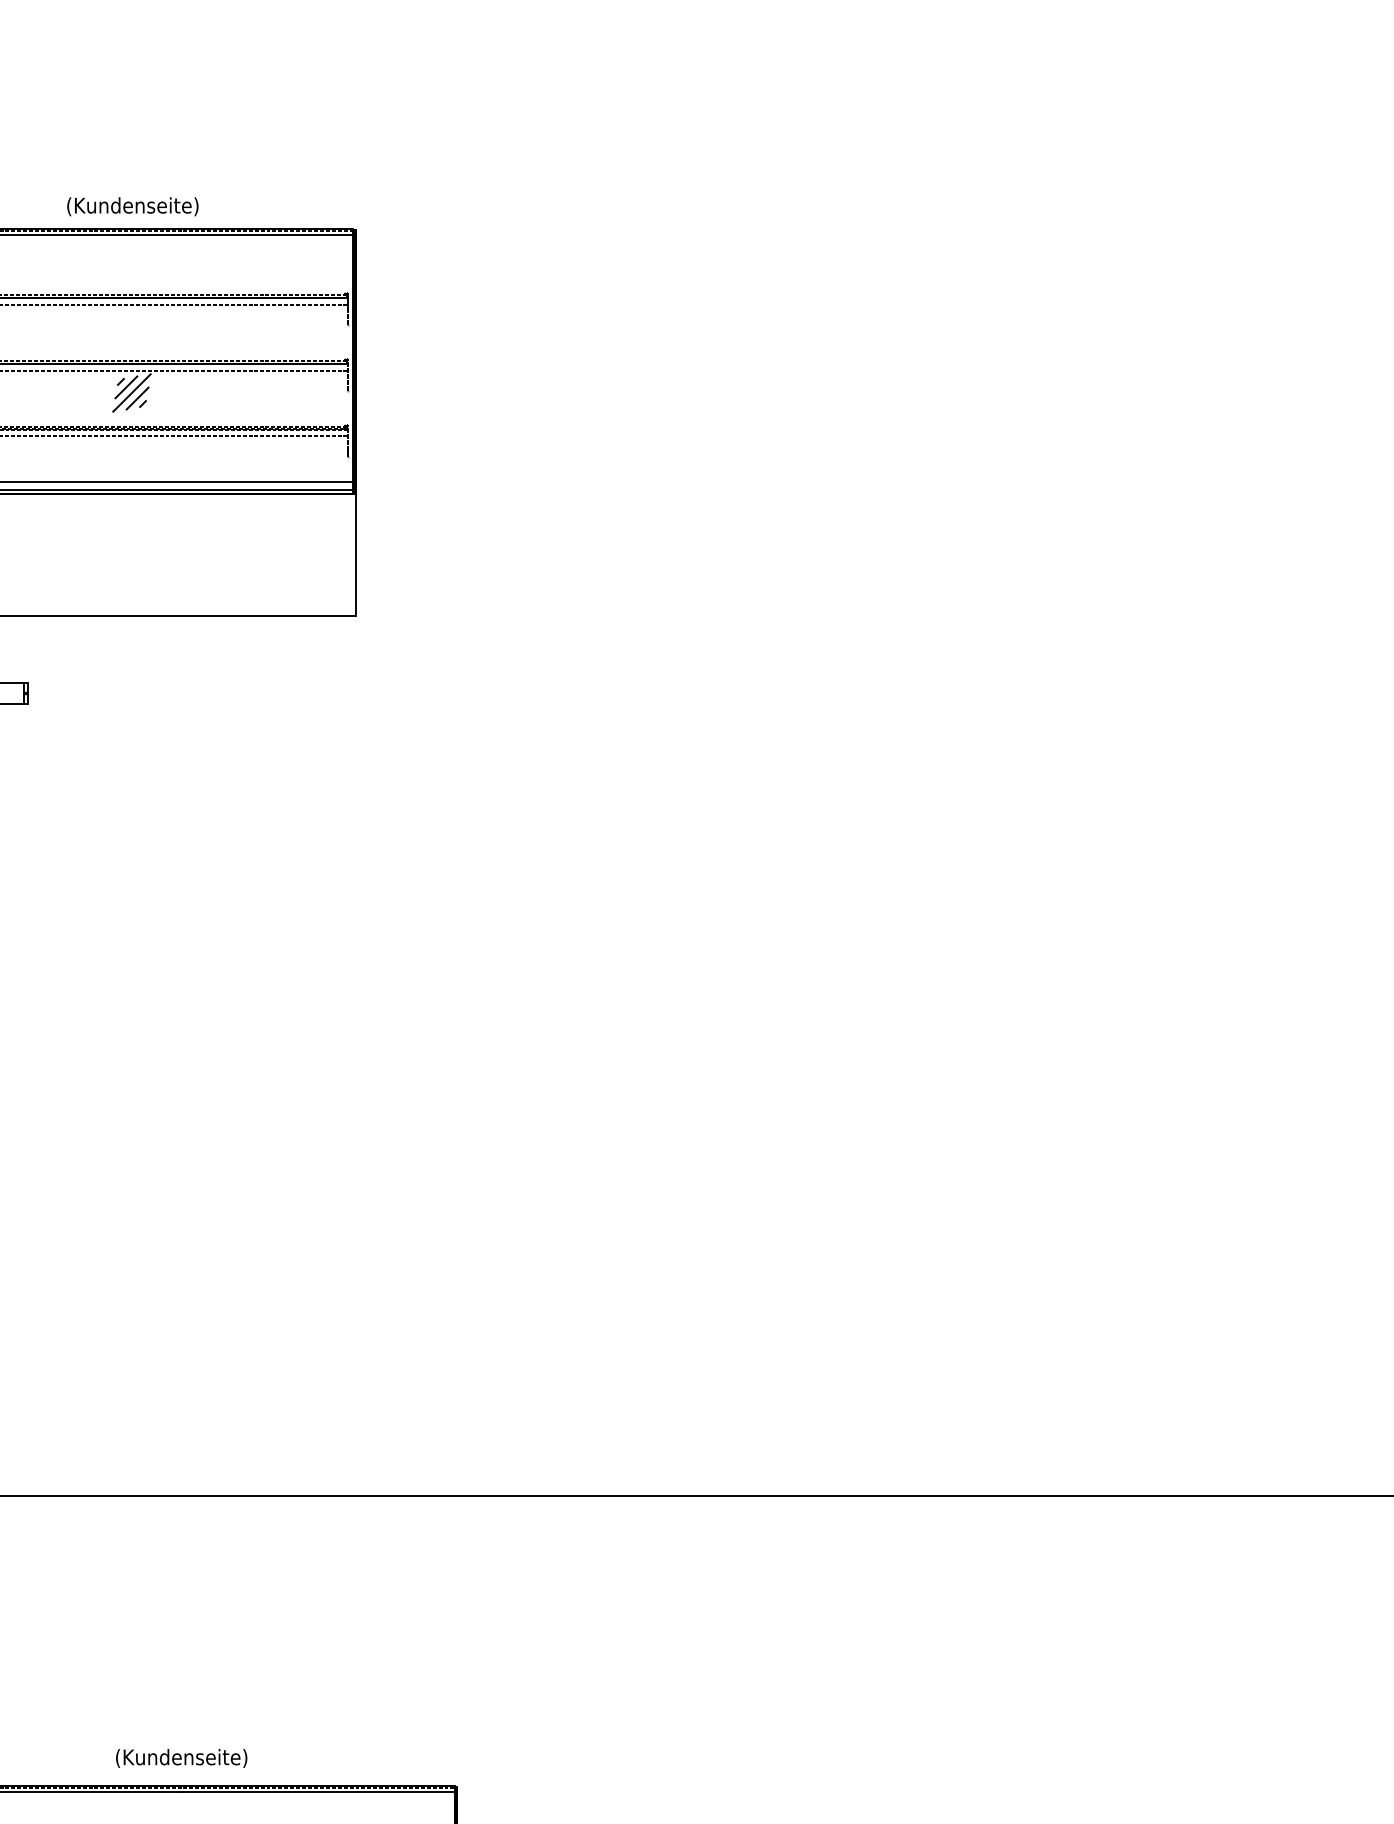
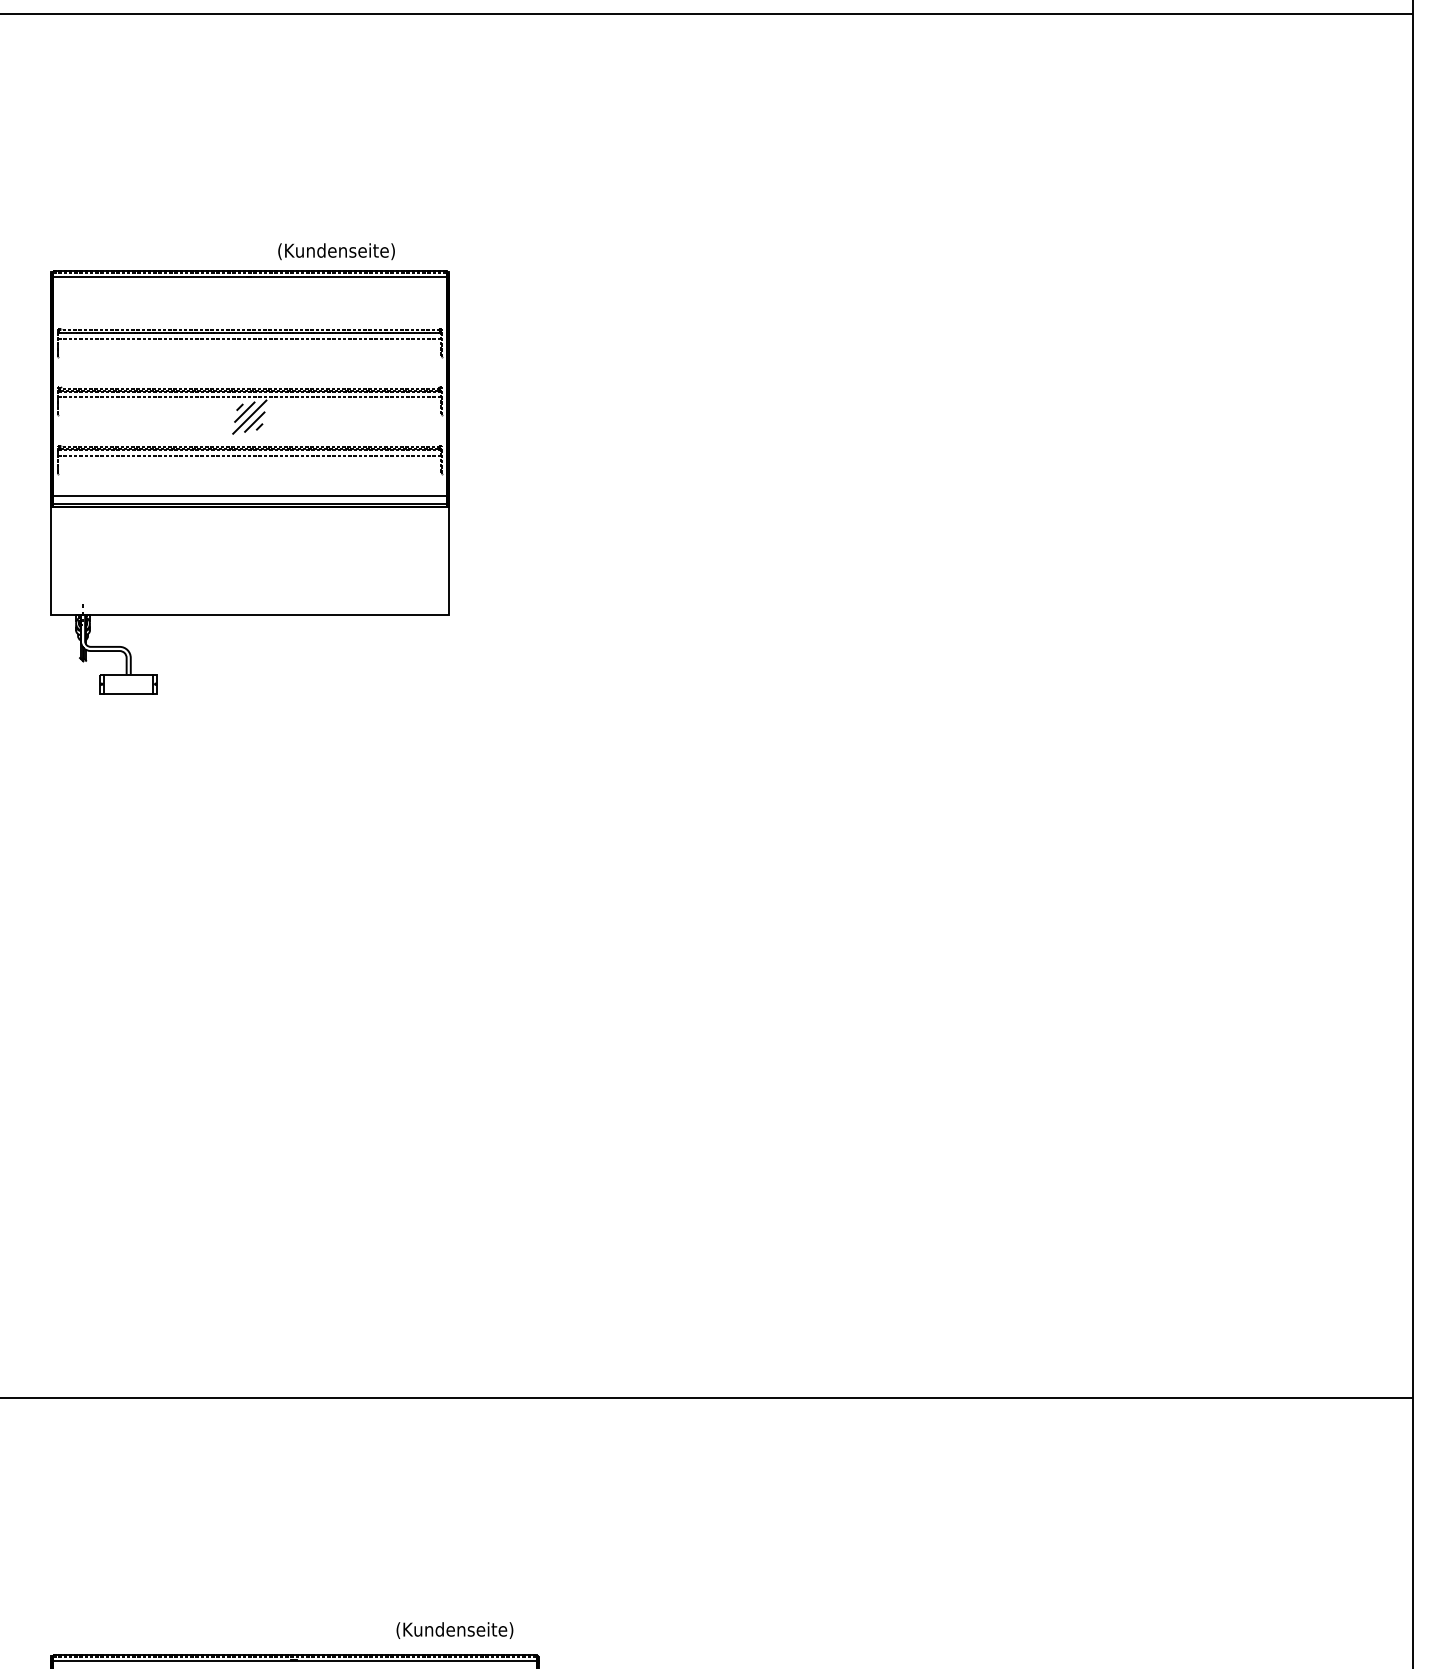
text: (132, 206) -> (336, 251), moved
text: (181, 1758) -> (454, 1630), moved

